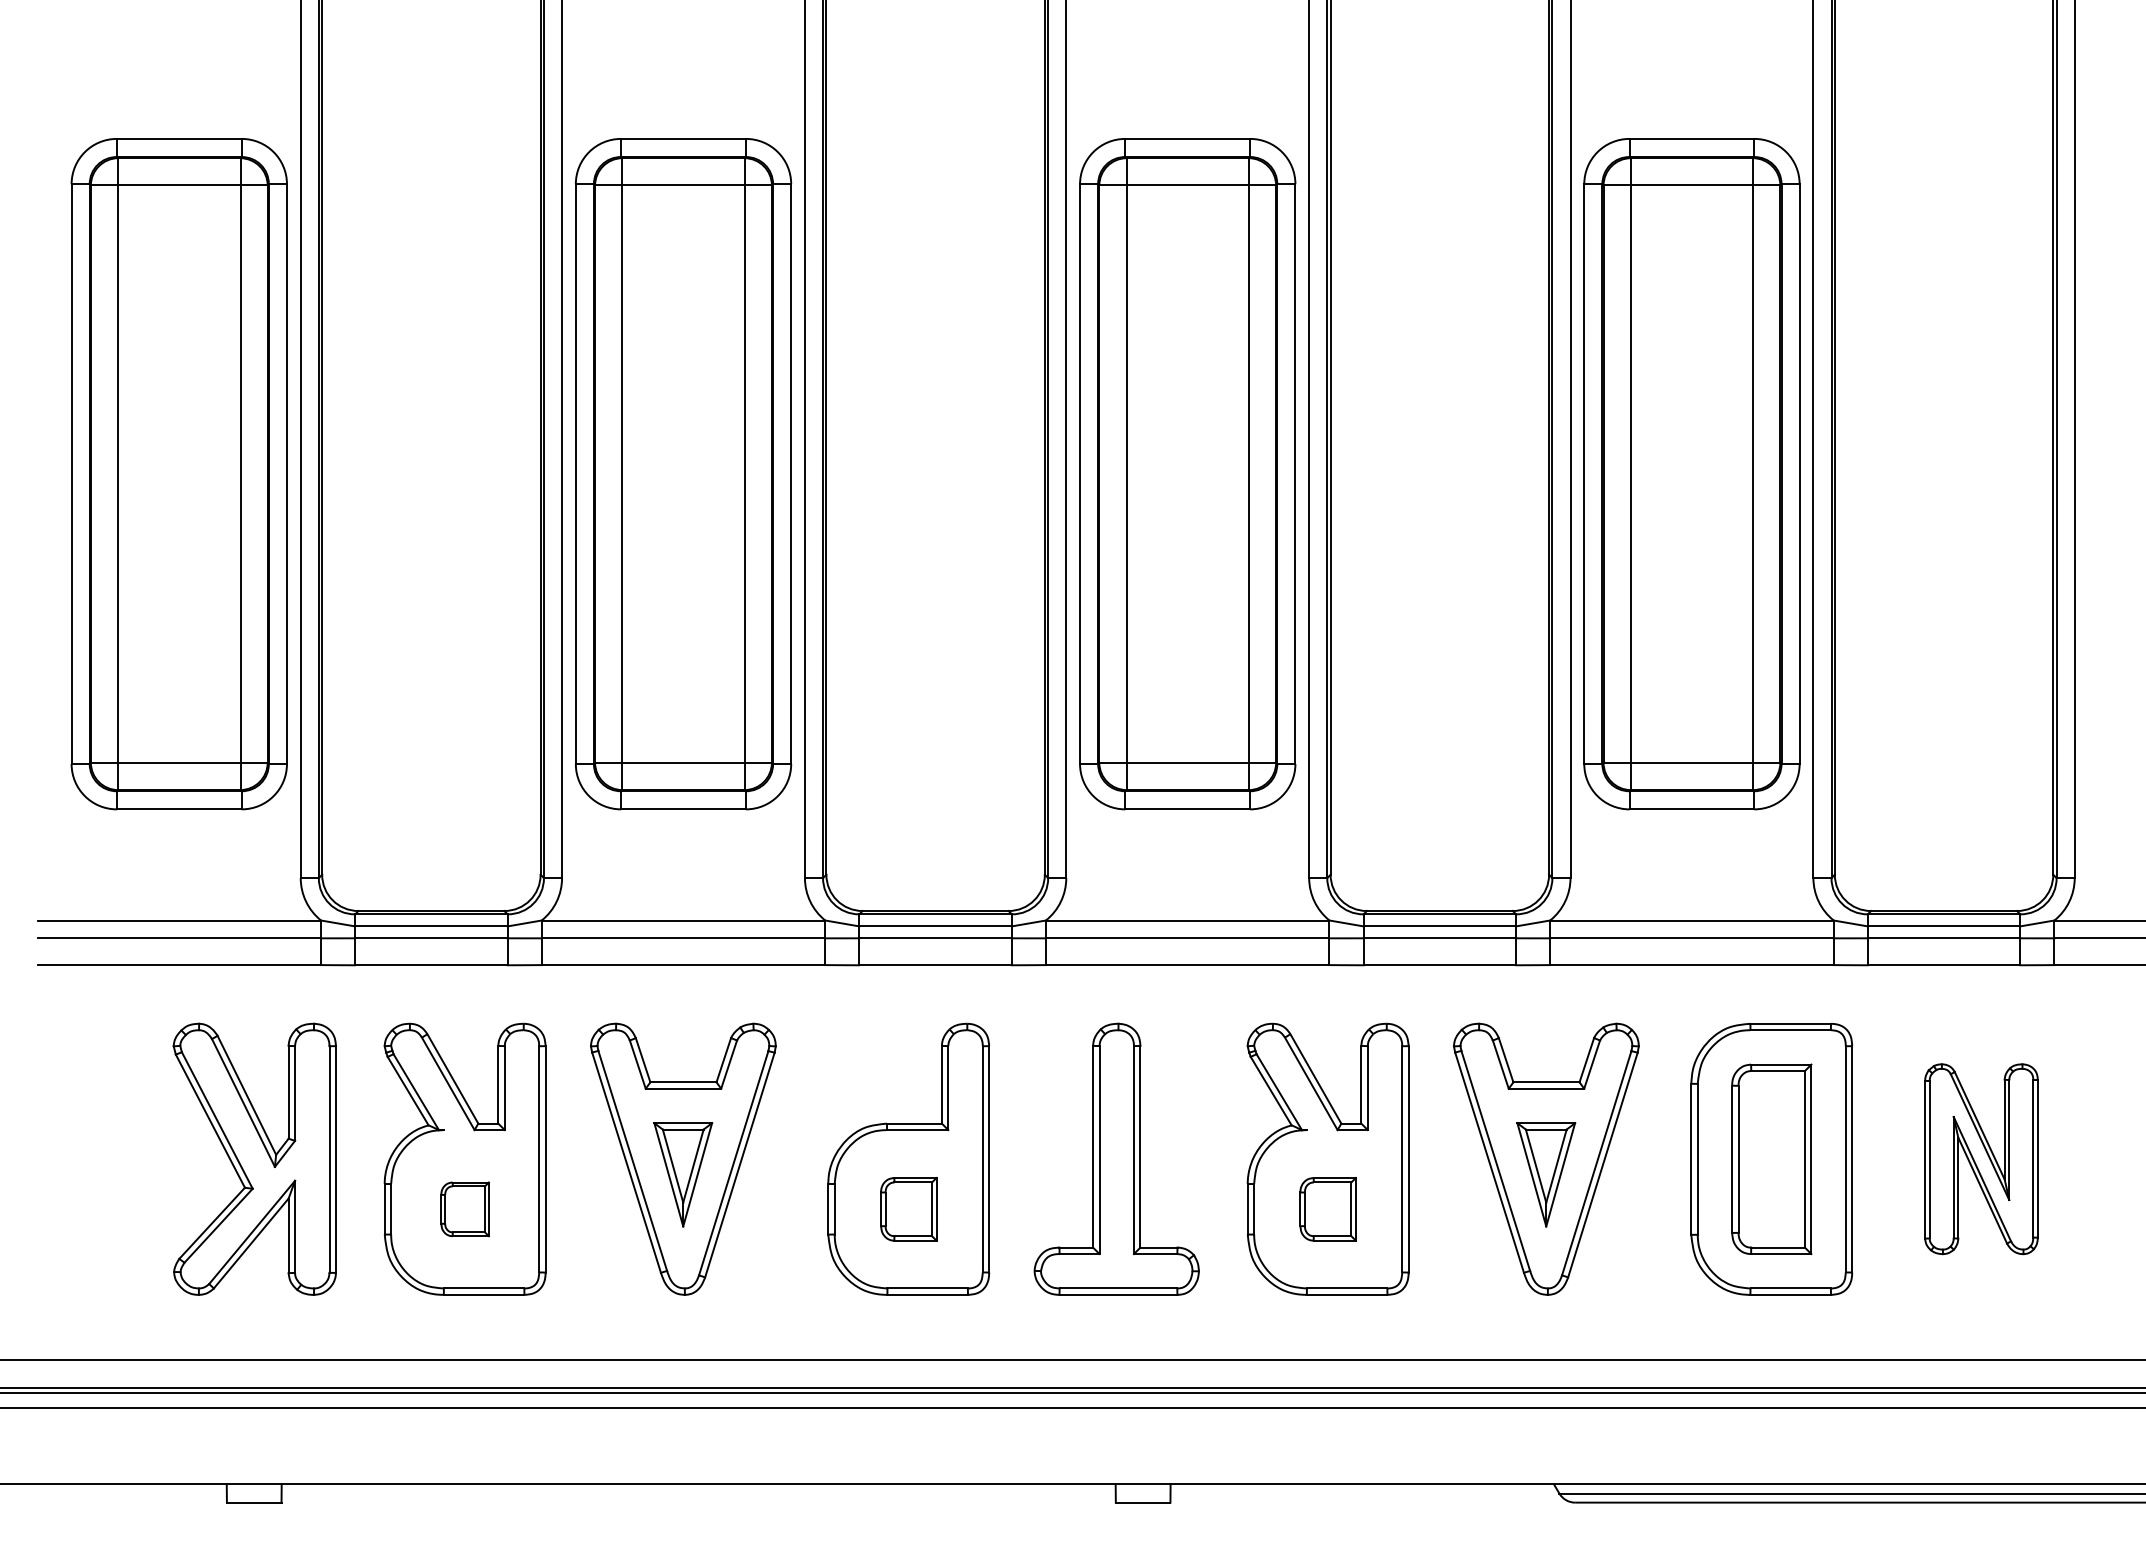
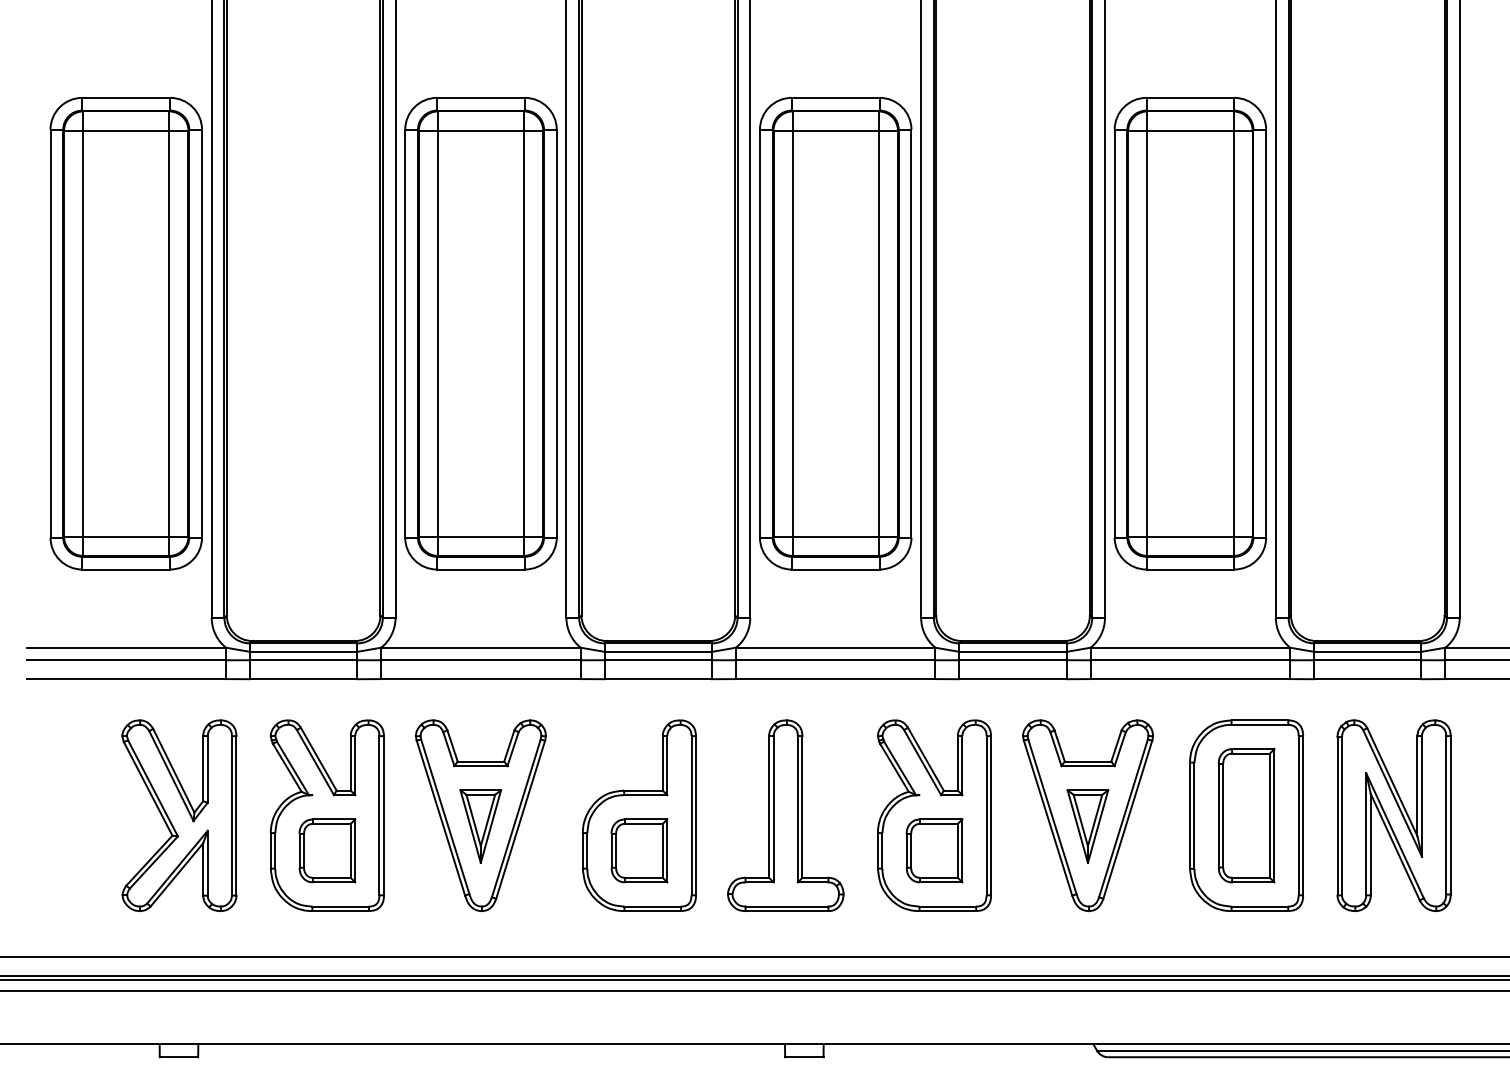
part: (1981, 1158) -> (1394, 815), size x1.43
part: (464, 1209) -> (326, 851), size x1.67
part: (908, 1209) -> (639, 851), size x1.43
part: (1327, 1209) -> (934, 851), size x1.43

